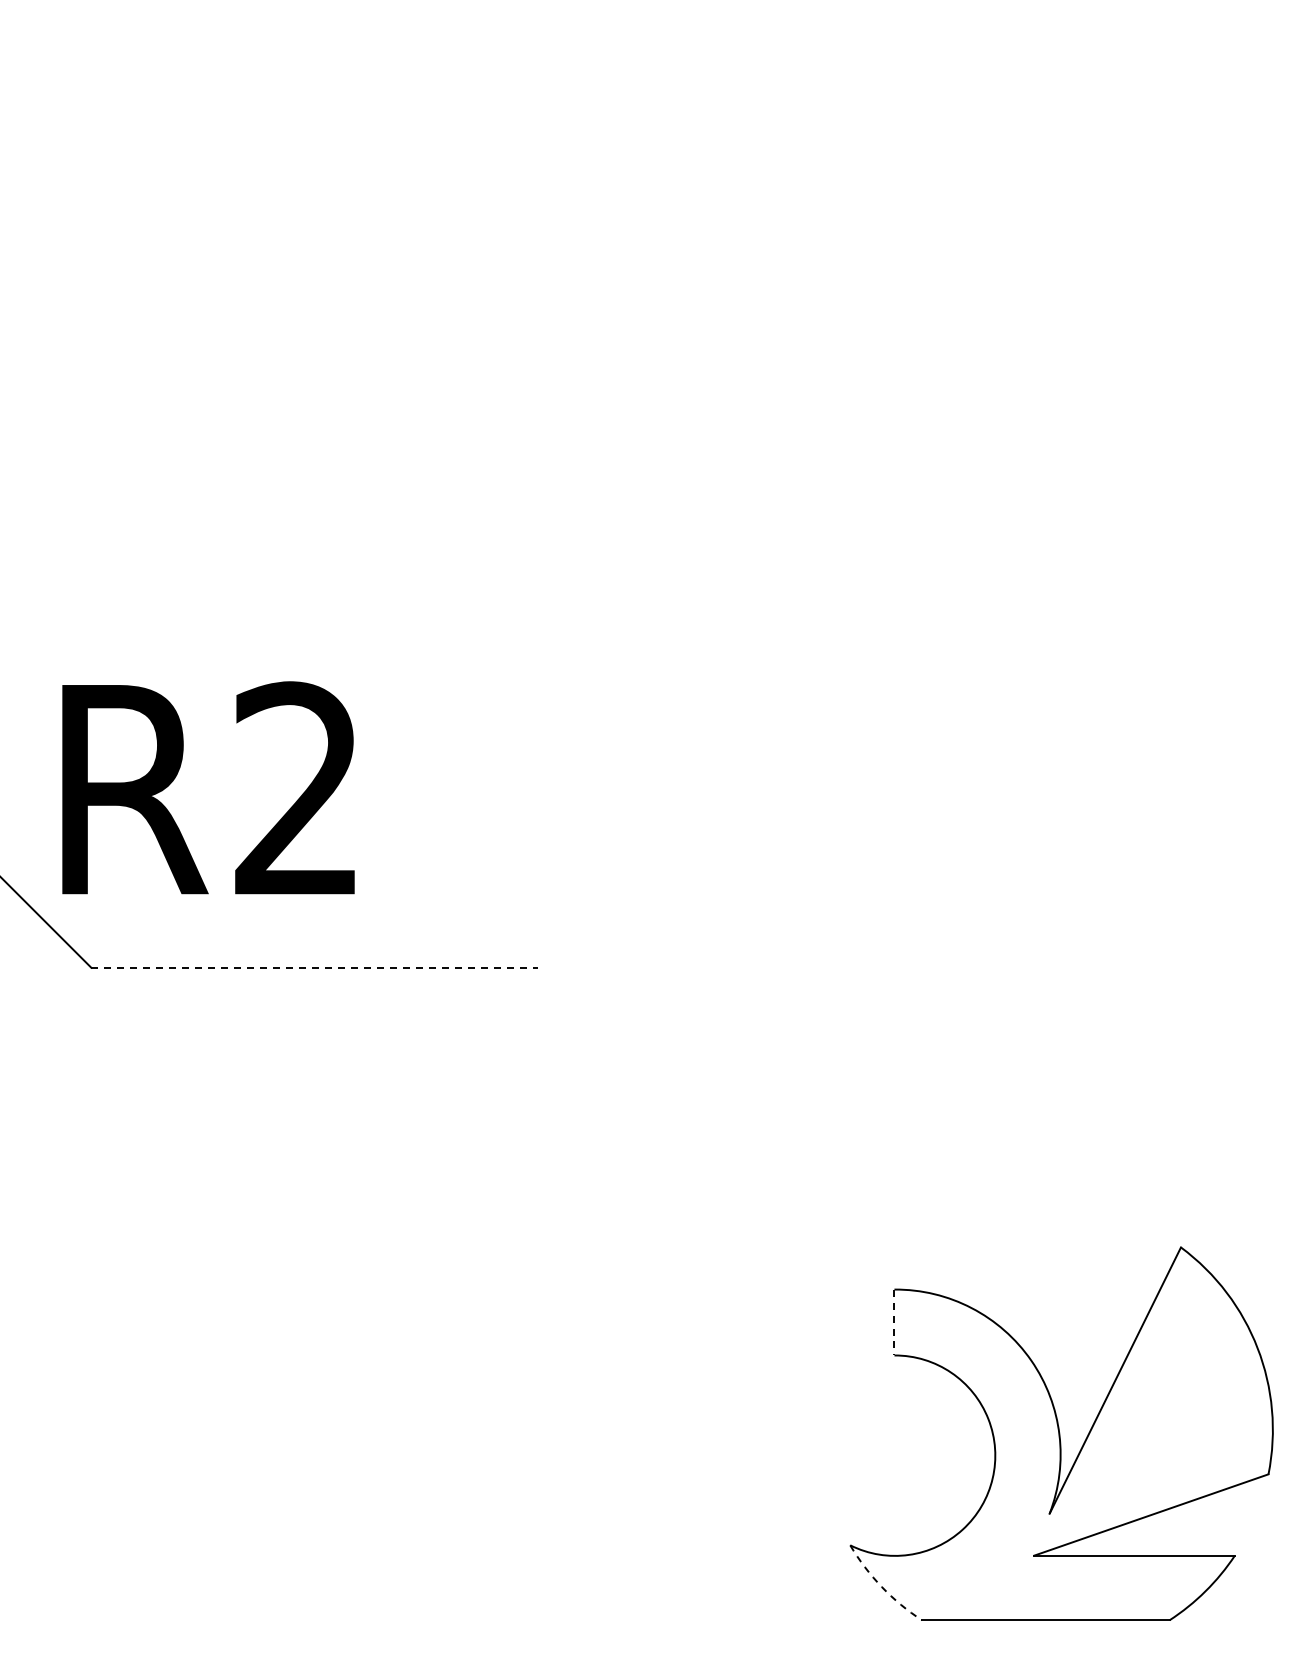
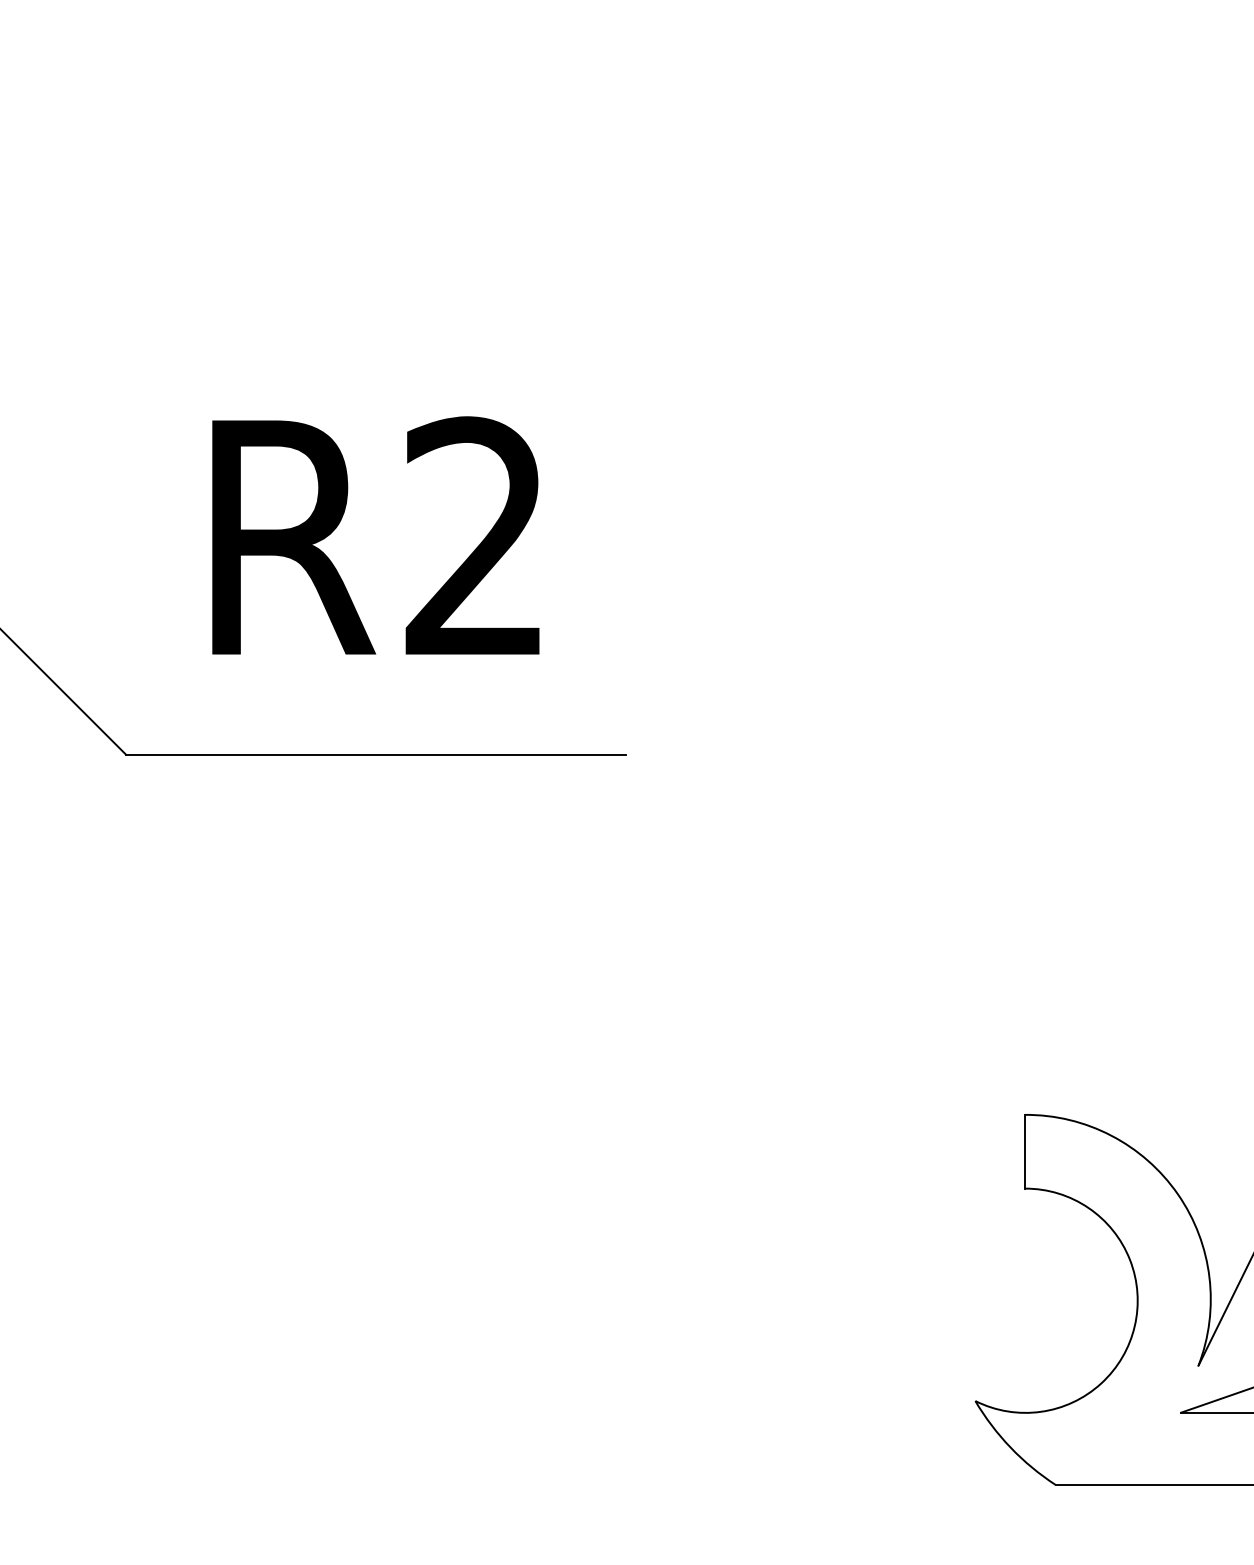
text: (208, 787) -> (375, 535), moved
line: (315, 967) -> (376, 754), dashed -> solid
line: (894, 1322) -> (1024, 1151), dashed -> solid
arc: (881, 1586) -> (1010, 1447), dashed -> solid

